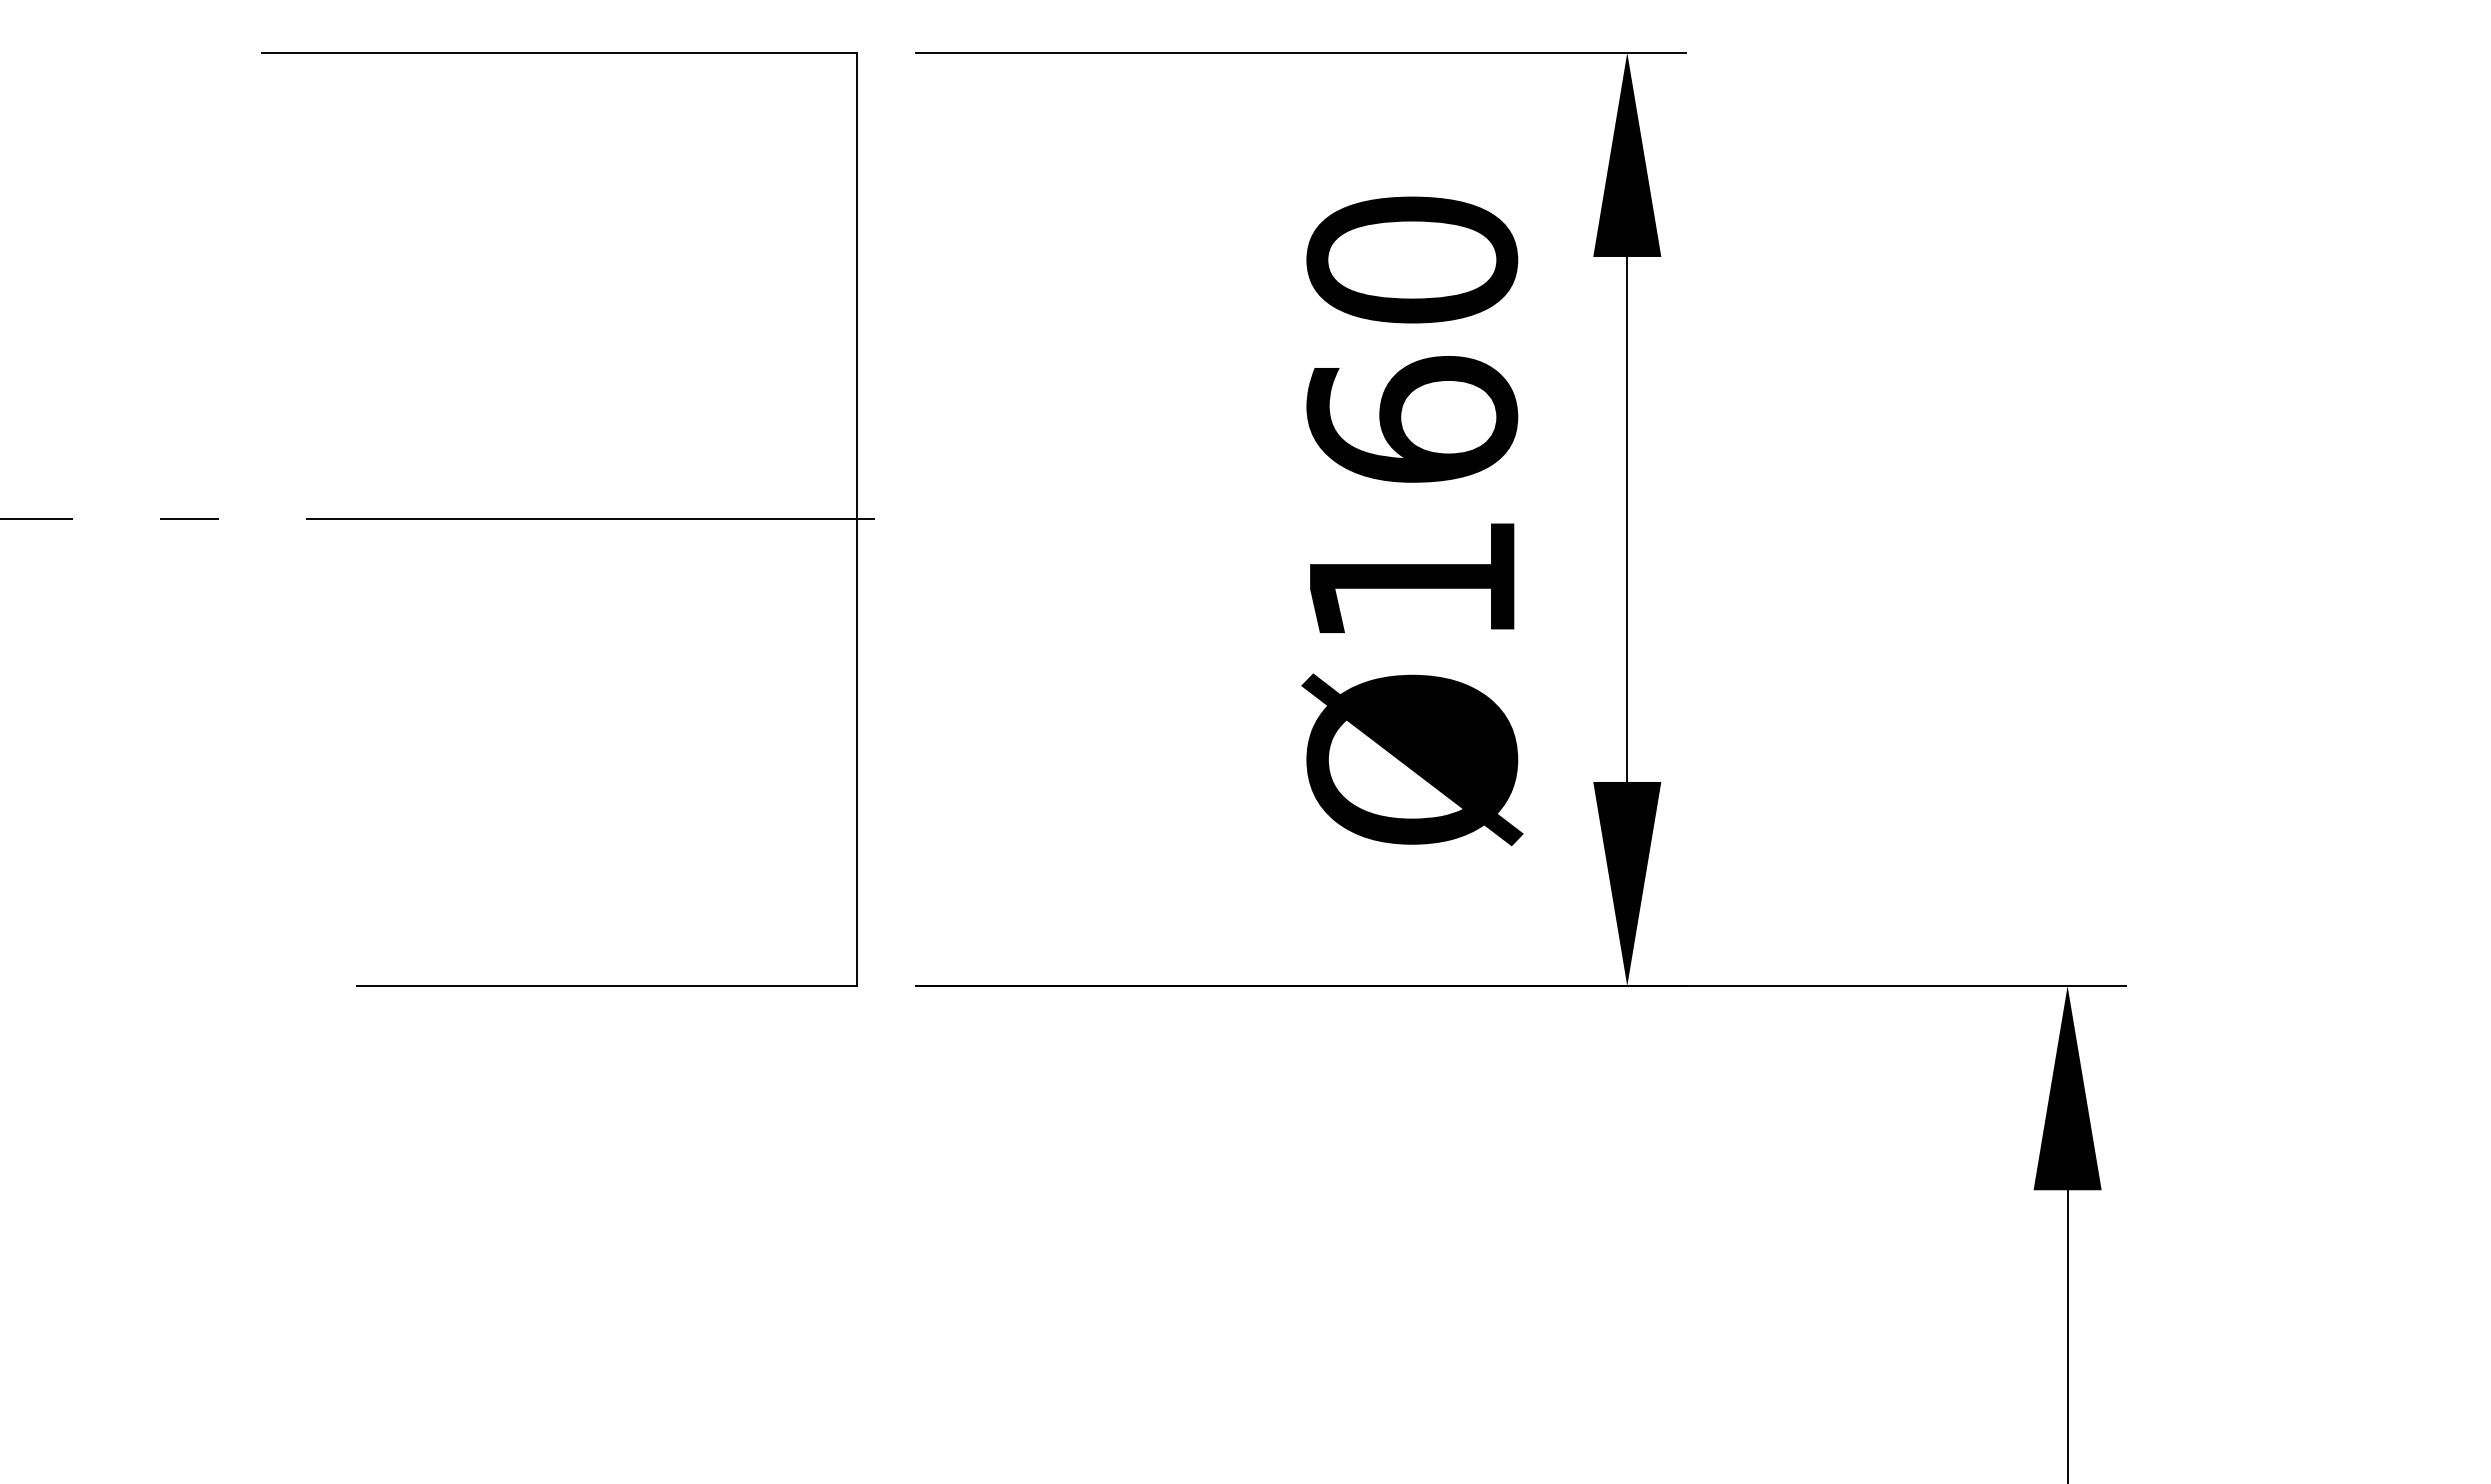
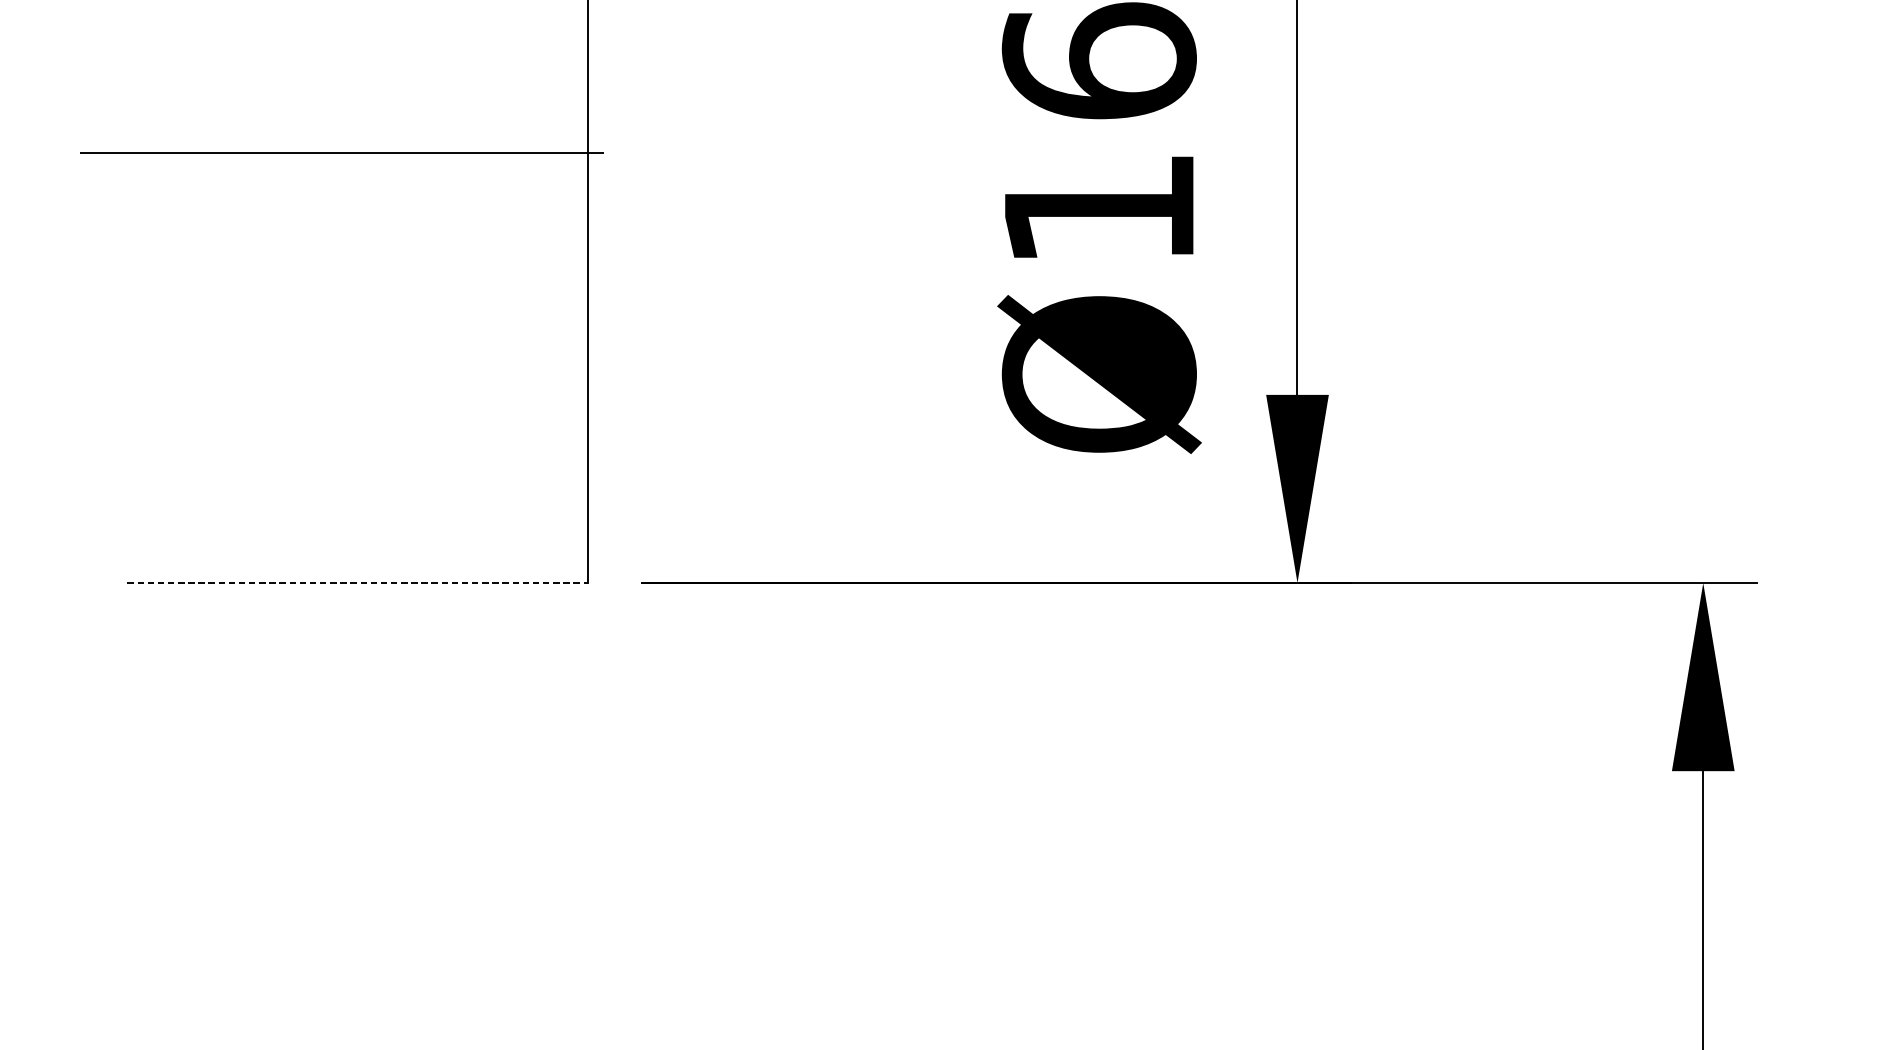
line: (607, 986) -> (357, 583), solid -> dashed

